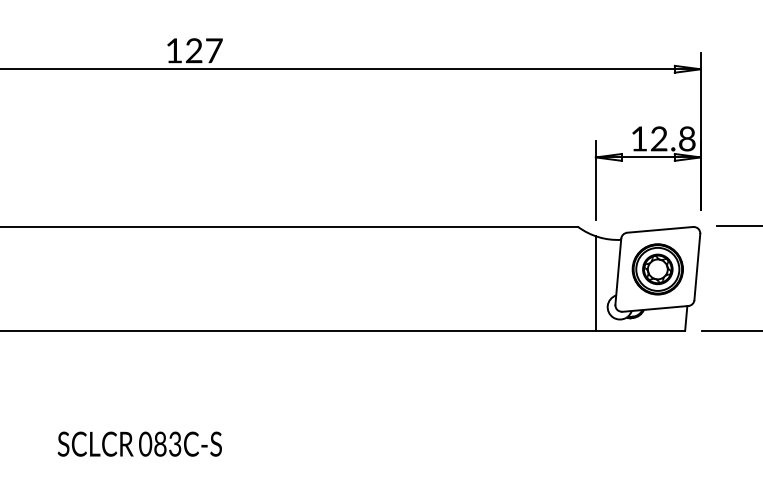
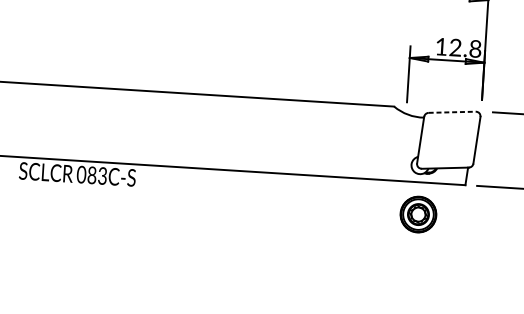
line: (660, 229) -> (452, 112), solid -> dashed
part: (657, 269) -> (418, 214), moved
line: (595, 283) -> (403, 147), removed
text: (139, 443) -> (77, 173), moved

